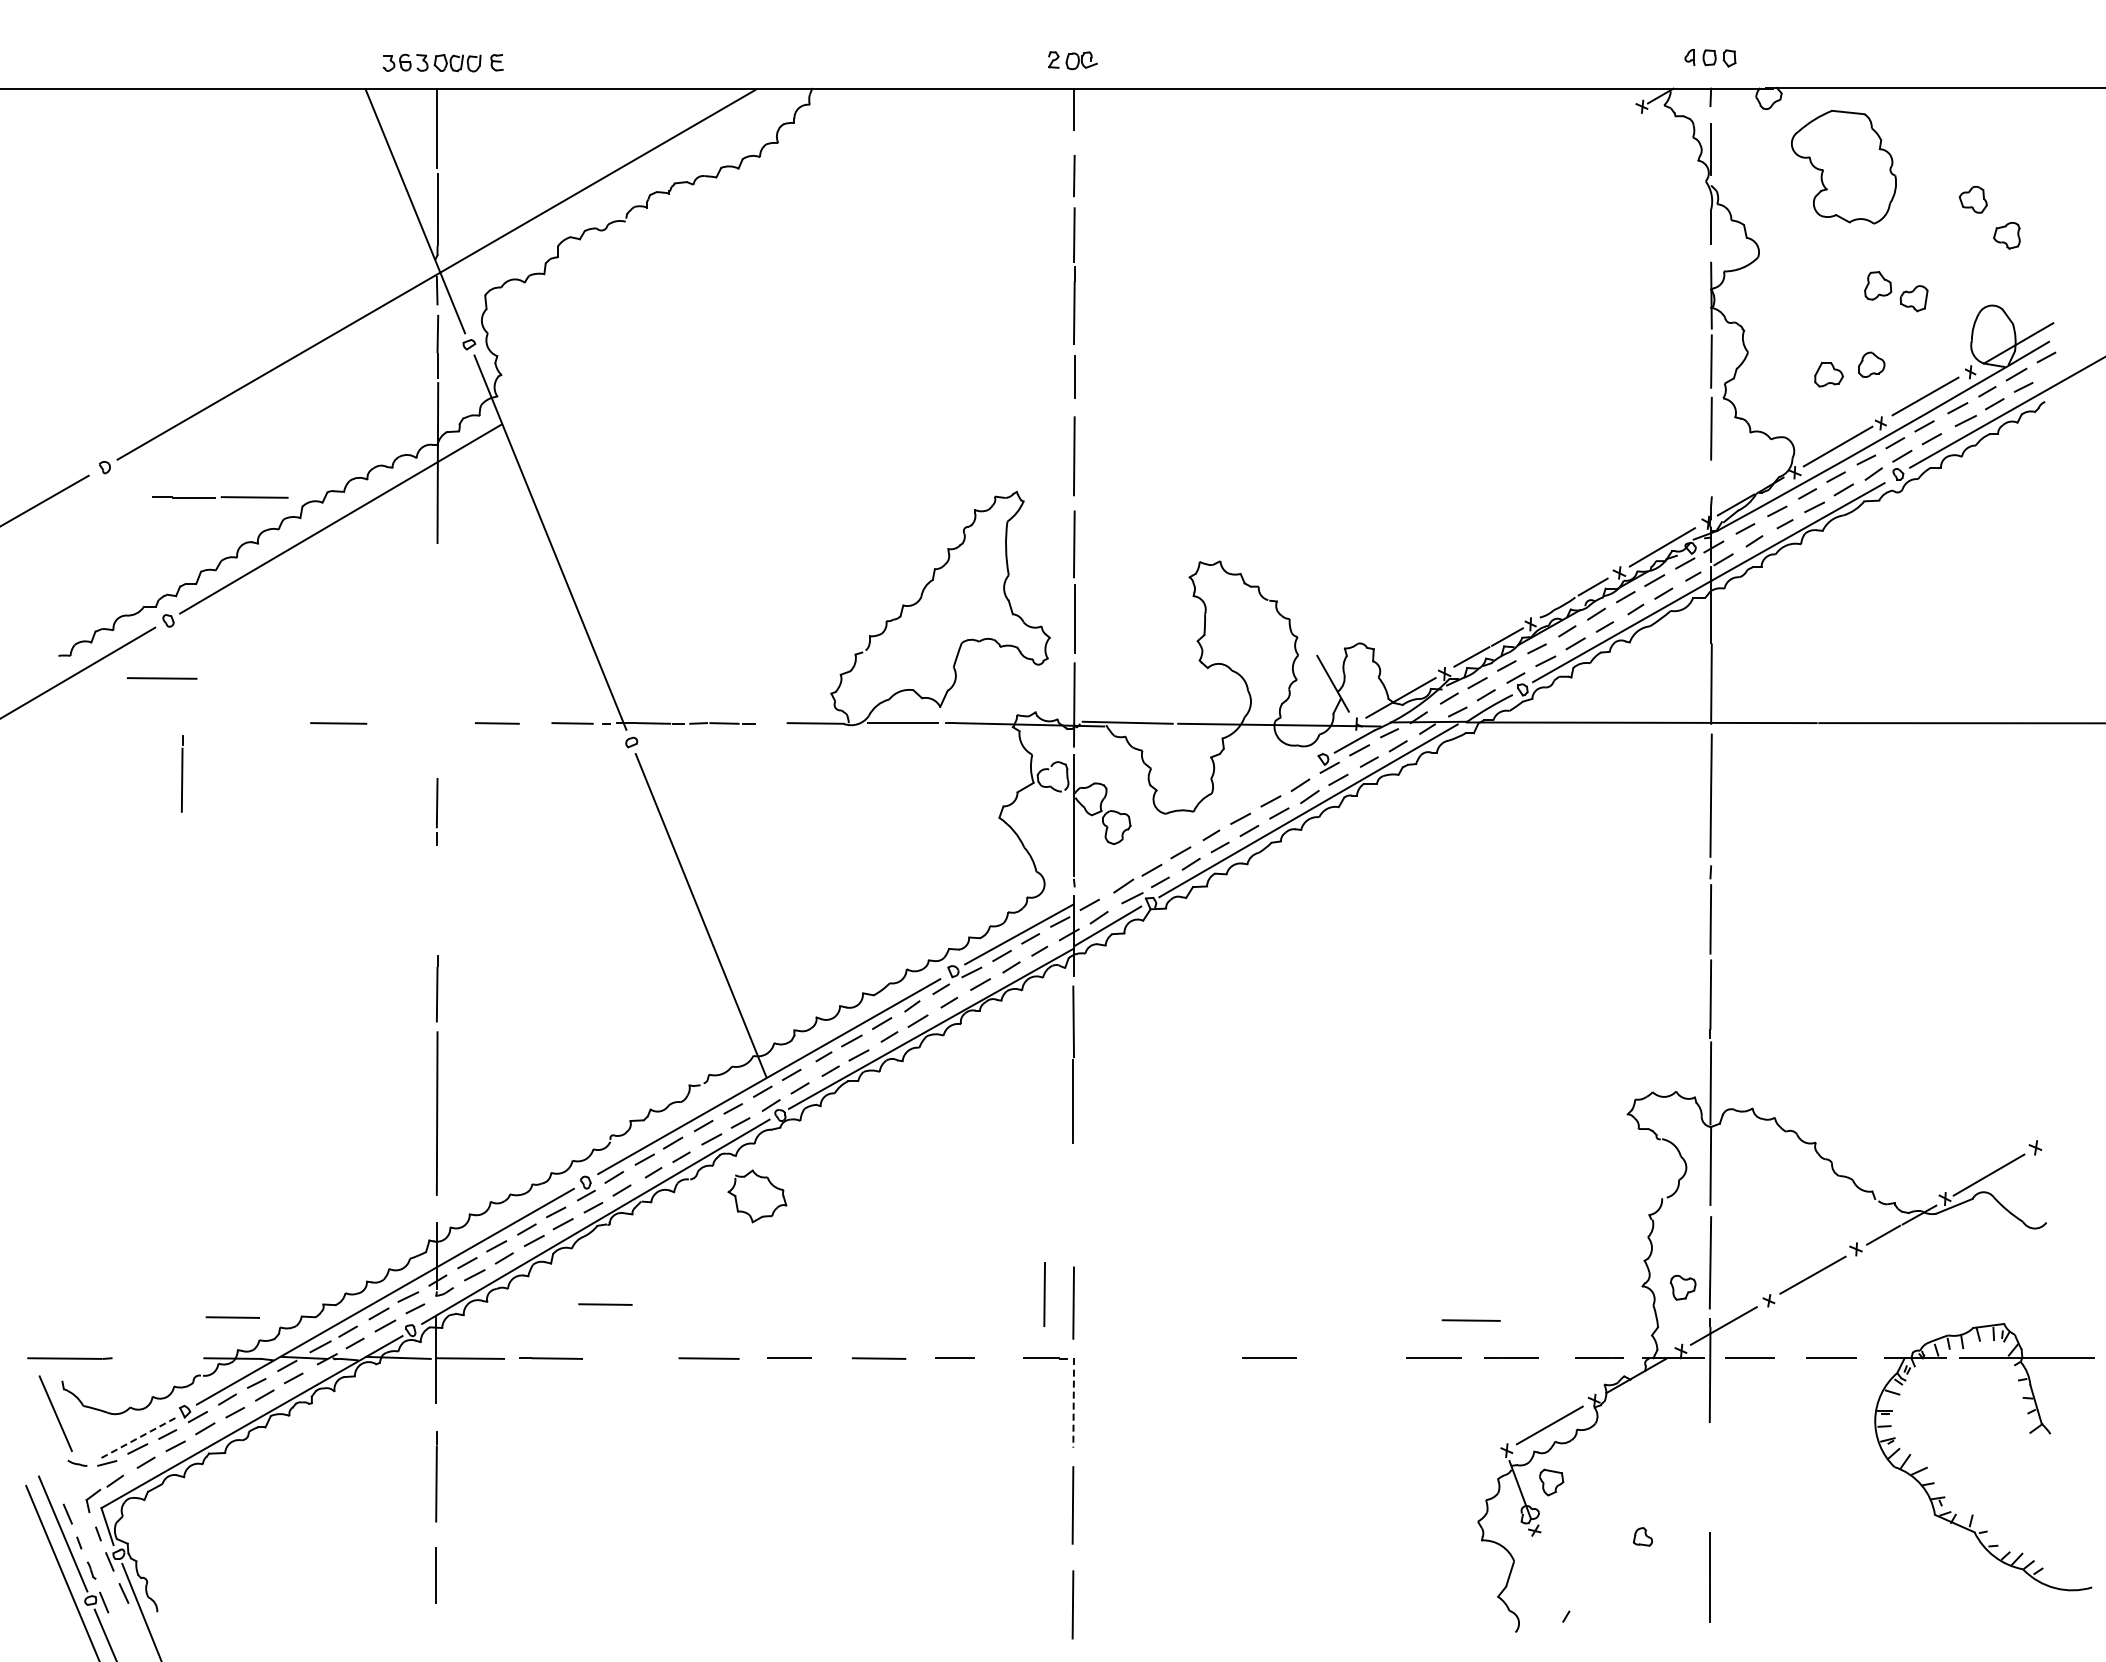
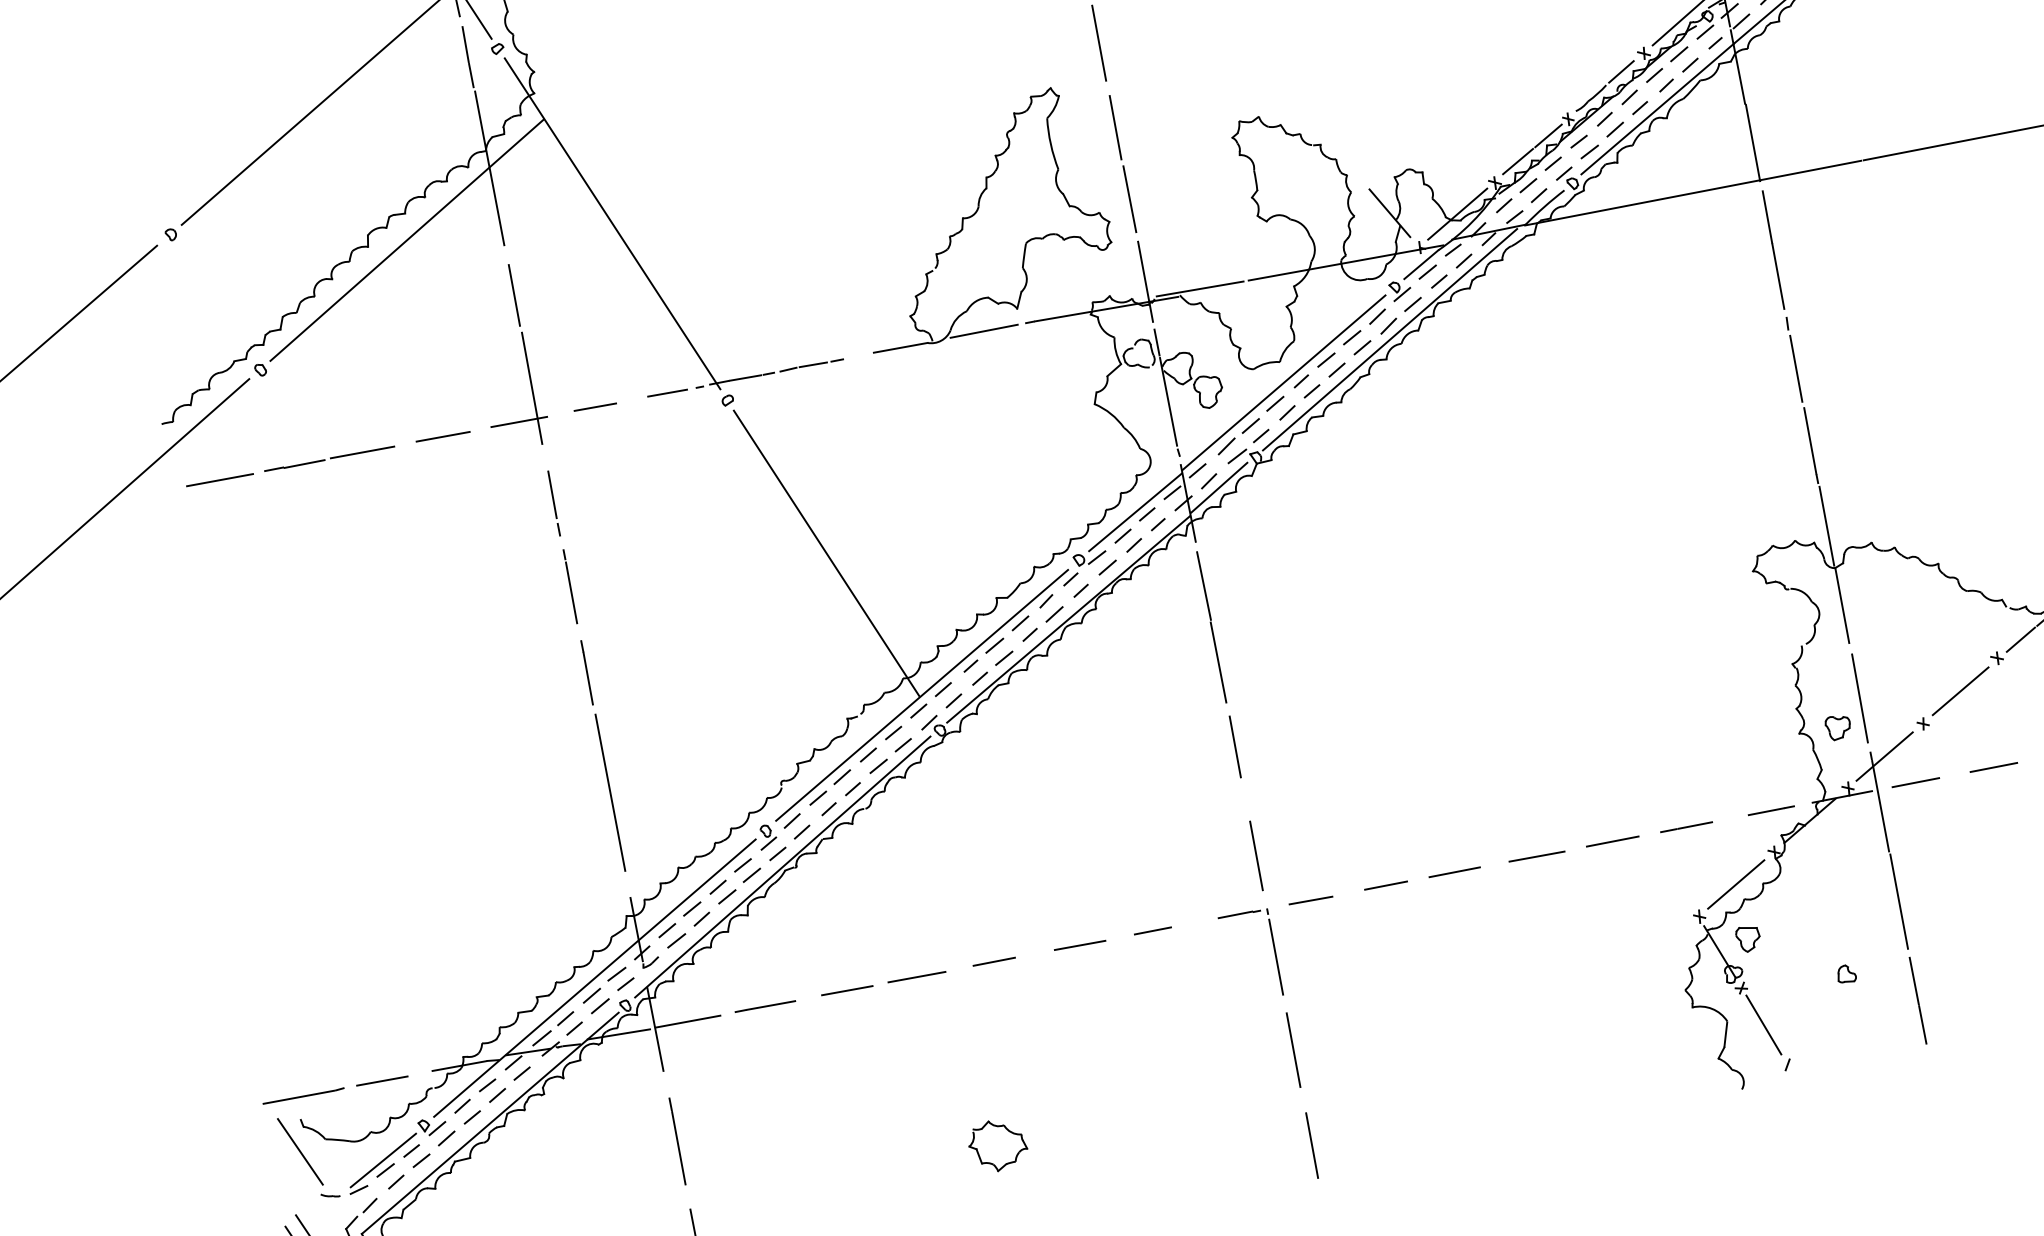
line: (220, 497) -> (329, 458), moved
part: (437, 656) -> (525, 354), added
line: (162, 678) -> (220, 480), moved
line: (182, 773) -> (570, 586), moved
line: (1193, 833) -> (1283, 382), added
part: (769, 1183) -> (1007, 1130), moved
line: (1044, 1294) -> (1235, 746), moved
line: (605, 1304) -> (847, 990), moved
line: (232, 1317) -> (381, 1081), moved
line: (1470, 1320) -> (1536, 856), moved
line: (1119, 1358) -> (1310, 900), added
line: (1197, 1358) -> (1385, 885), added
line: (1073, 1408) -> (1275, 957), dashed -> solid
line: (137, 1438) -> (383, 1160), dashed -> solid
line: (1709, 1474) -> (1898, 901), added
line: (1549, 1571) -> (1763, 1024), added

